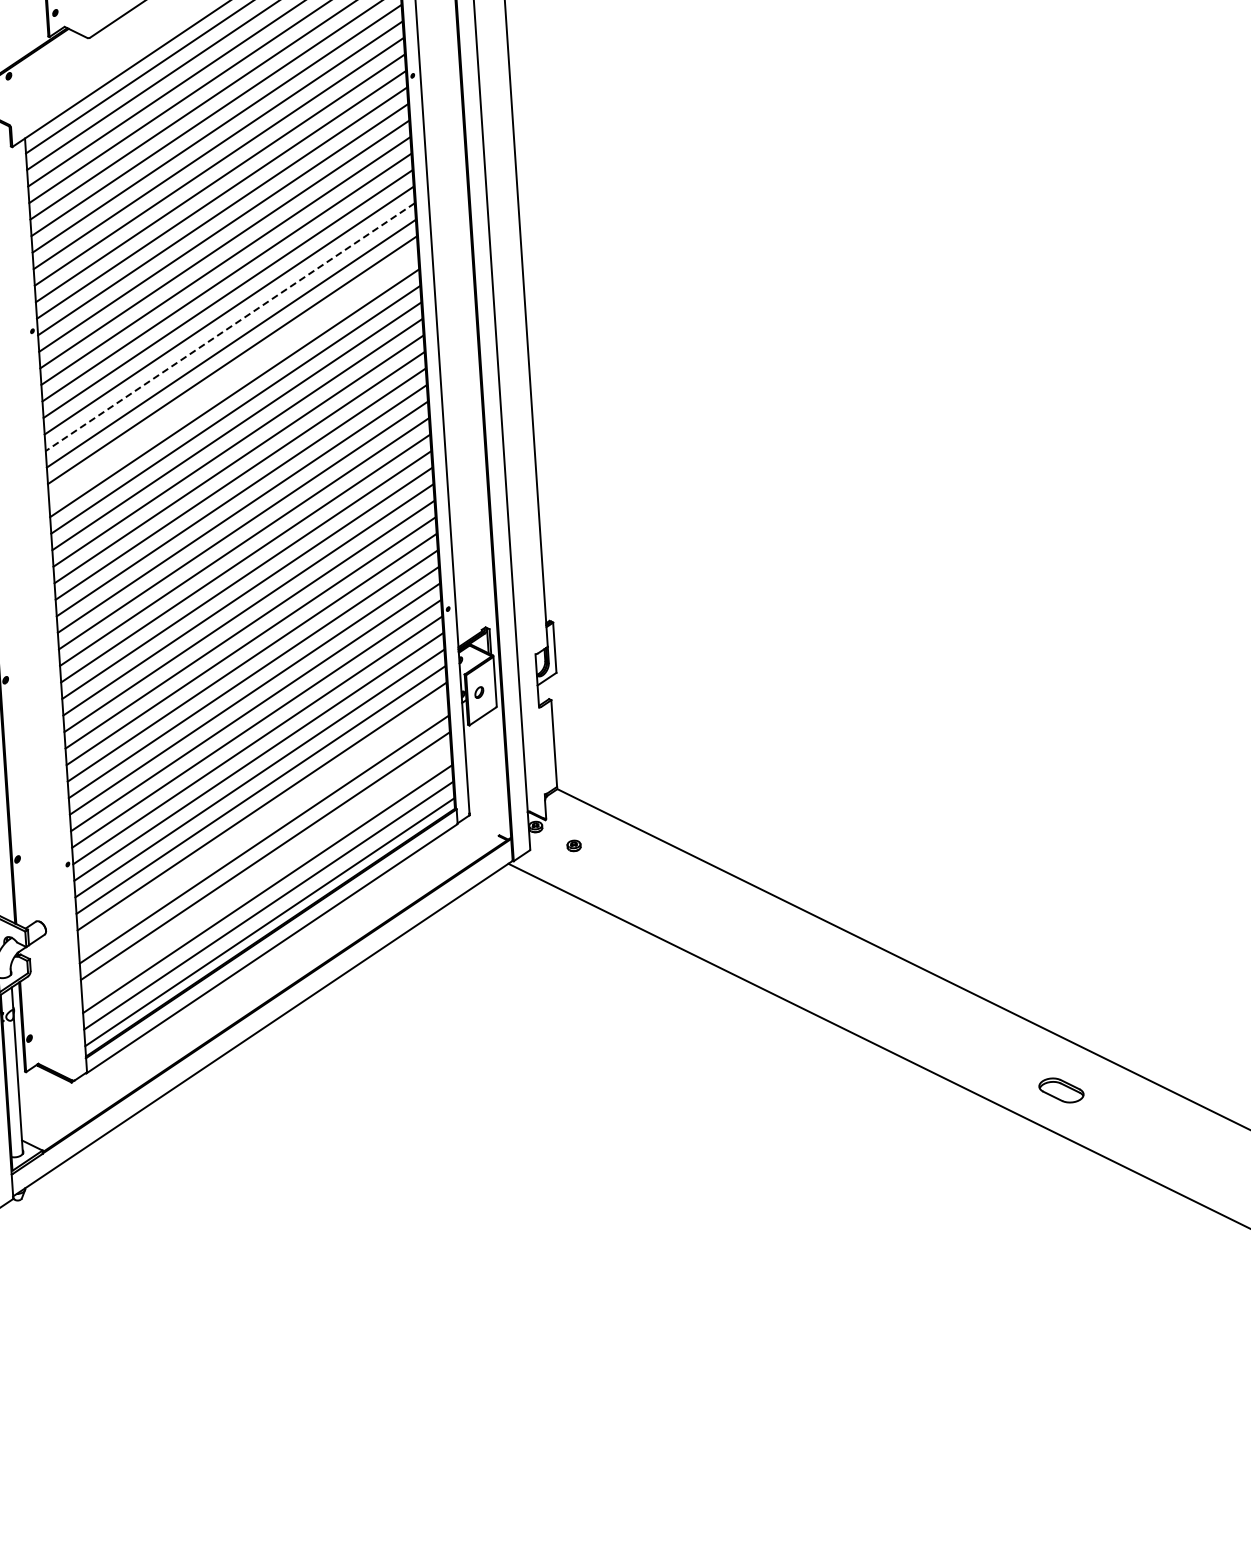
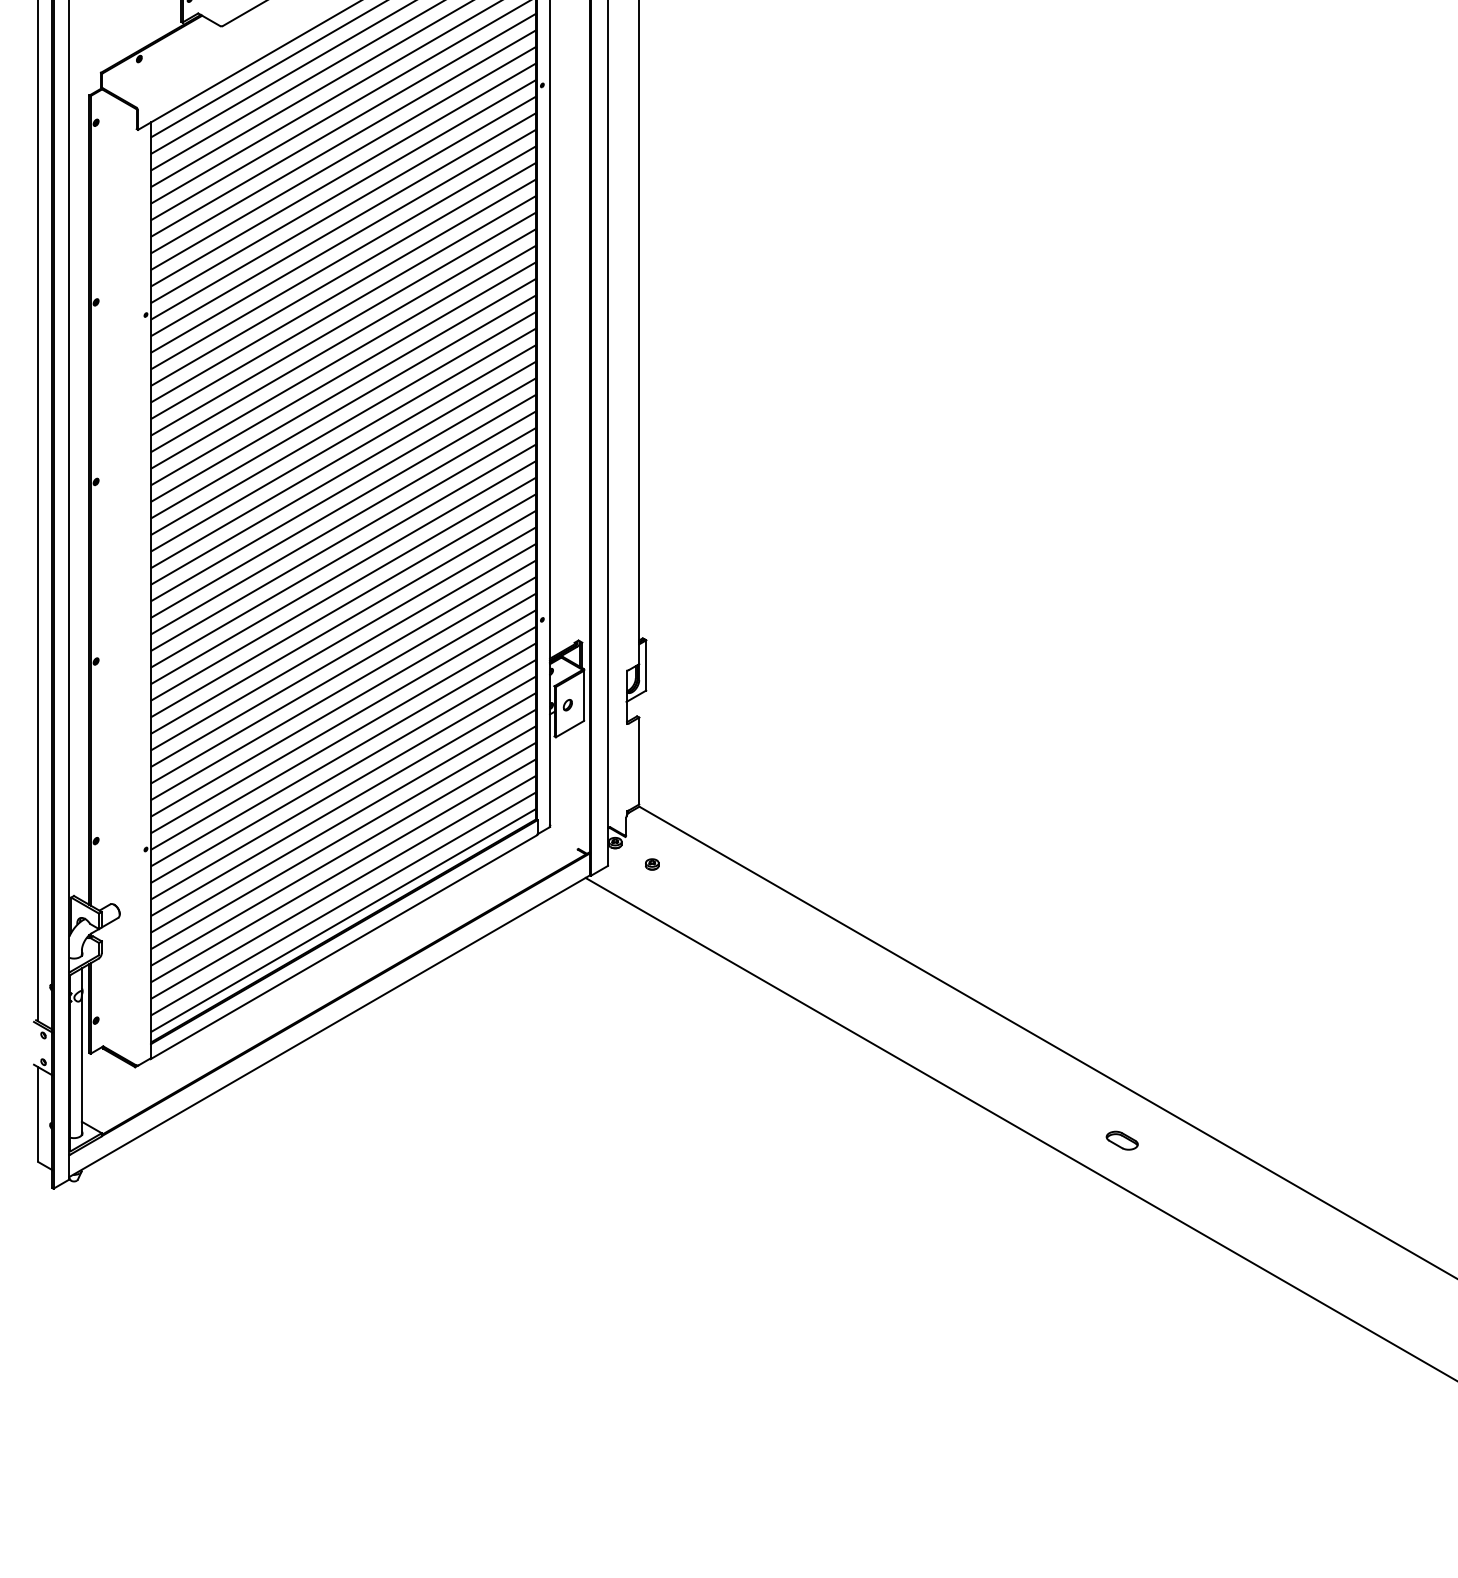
line: (230, 327) -> (343, 324), dashed -> solid
line: (233, 376) -> (343, 373), added
line: (263, 822) -> (343, 820), added
line: (266, 872) -> (343, 870), added
part: (1060, 1090) -> (1121, 1140), size x0.71

